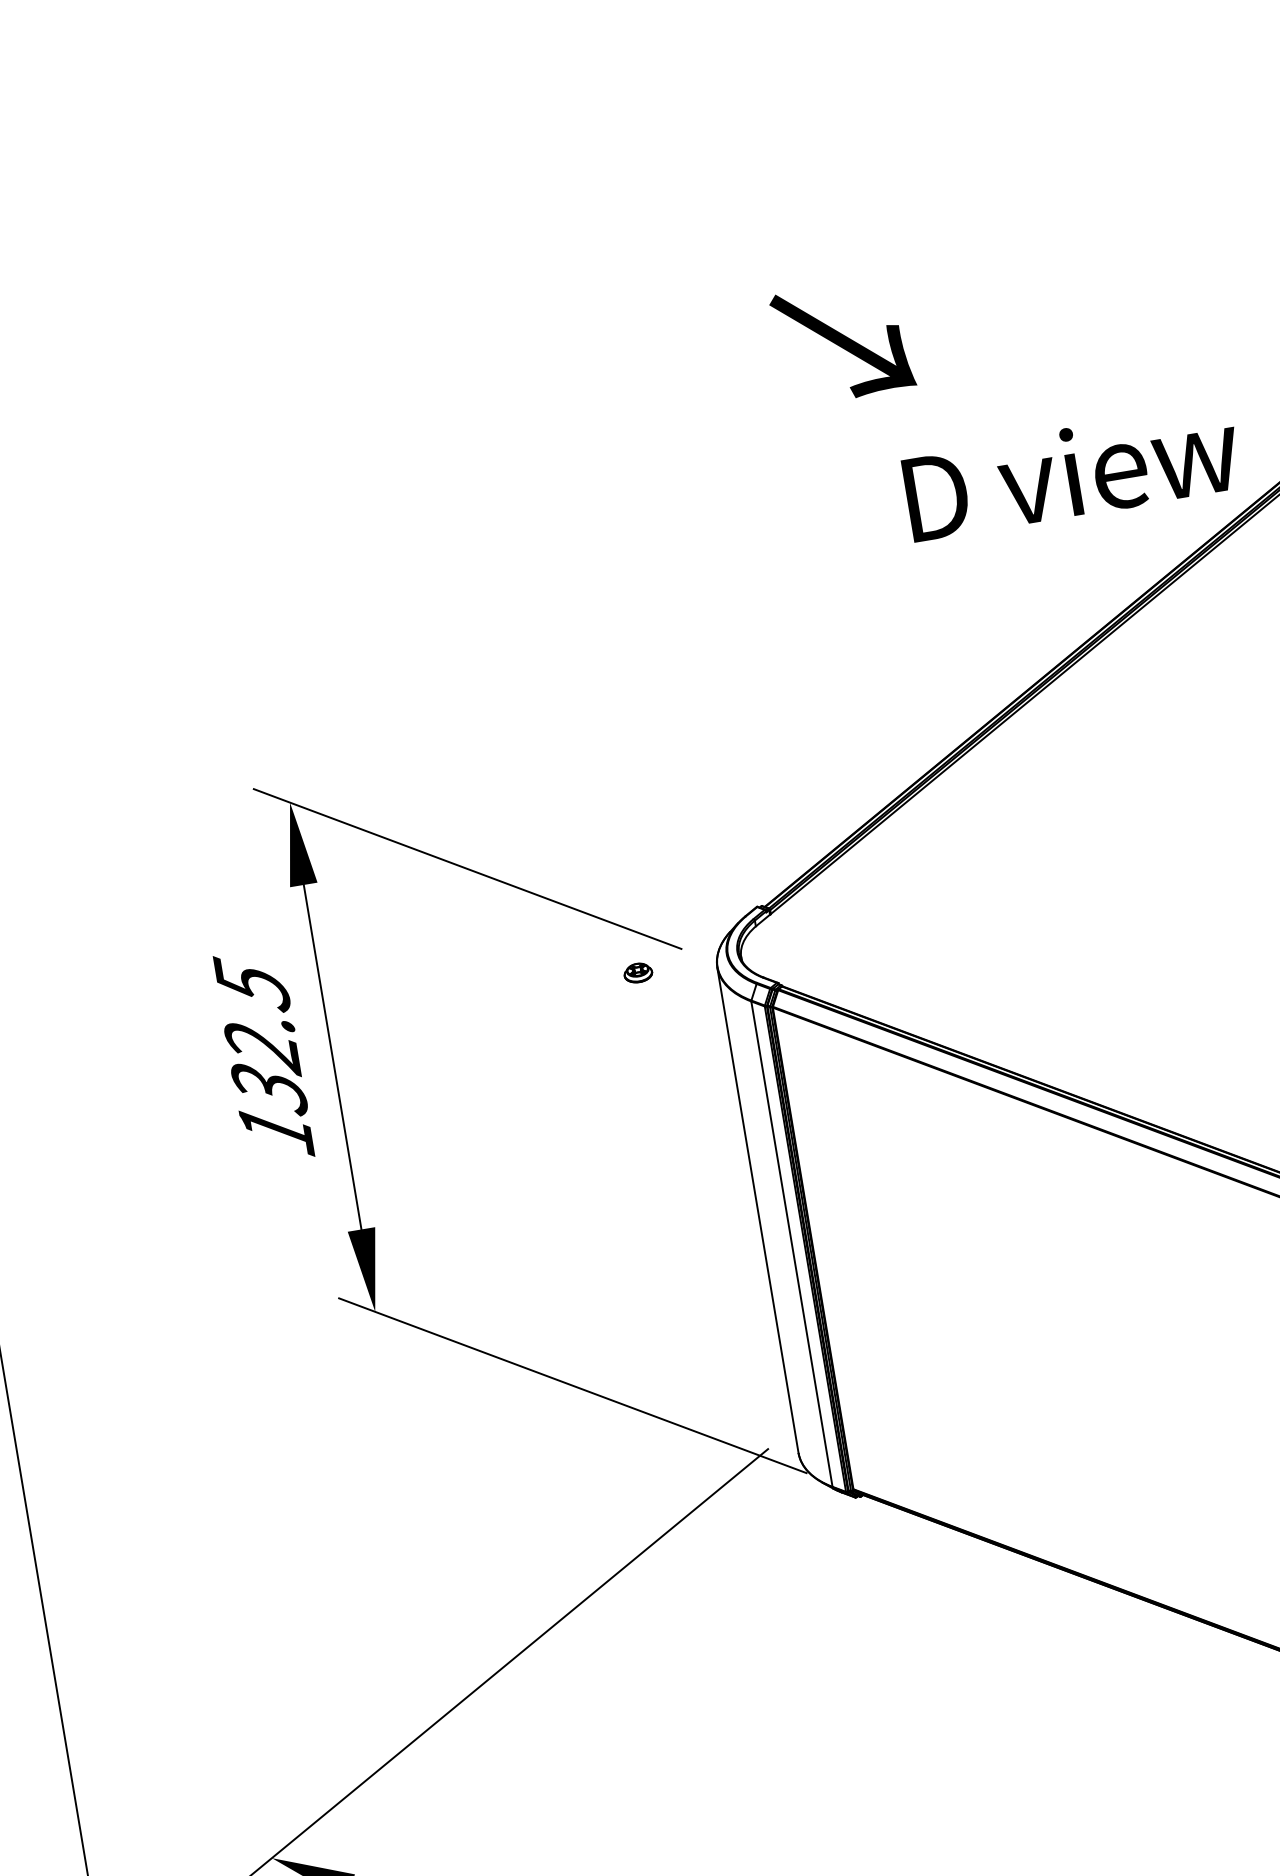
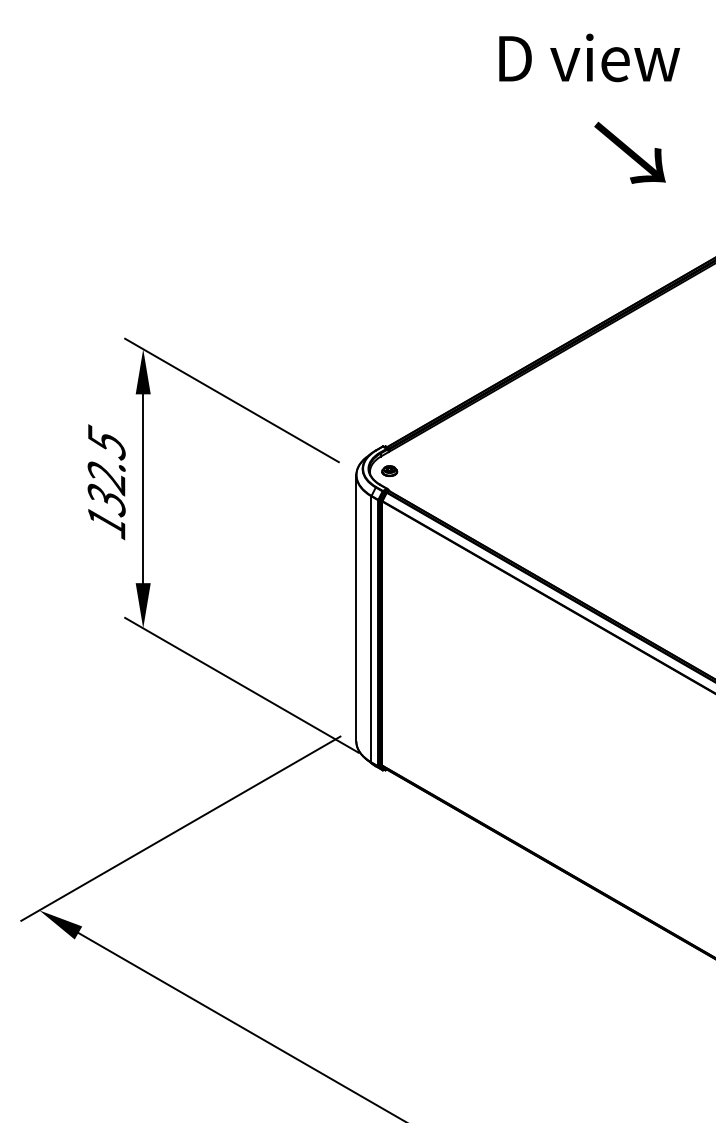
text: (841, 341) -> (629, 152), moved
text: (1071, 471) -> (589, 57), moved
part: (637, 971) -> (389, 470), moved

